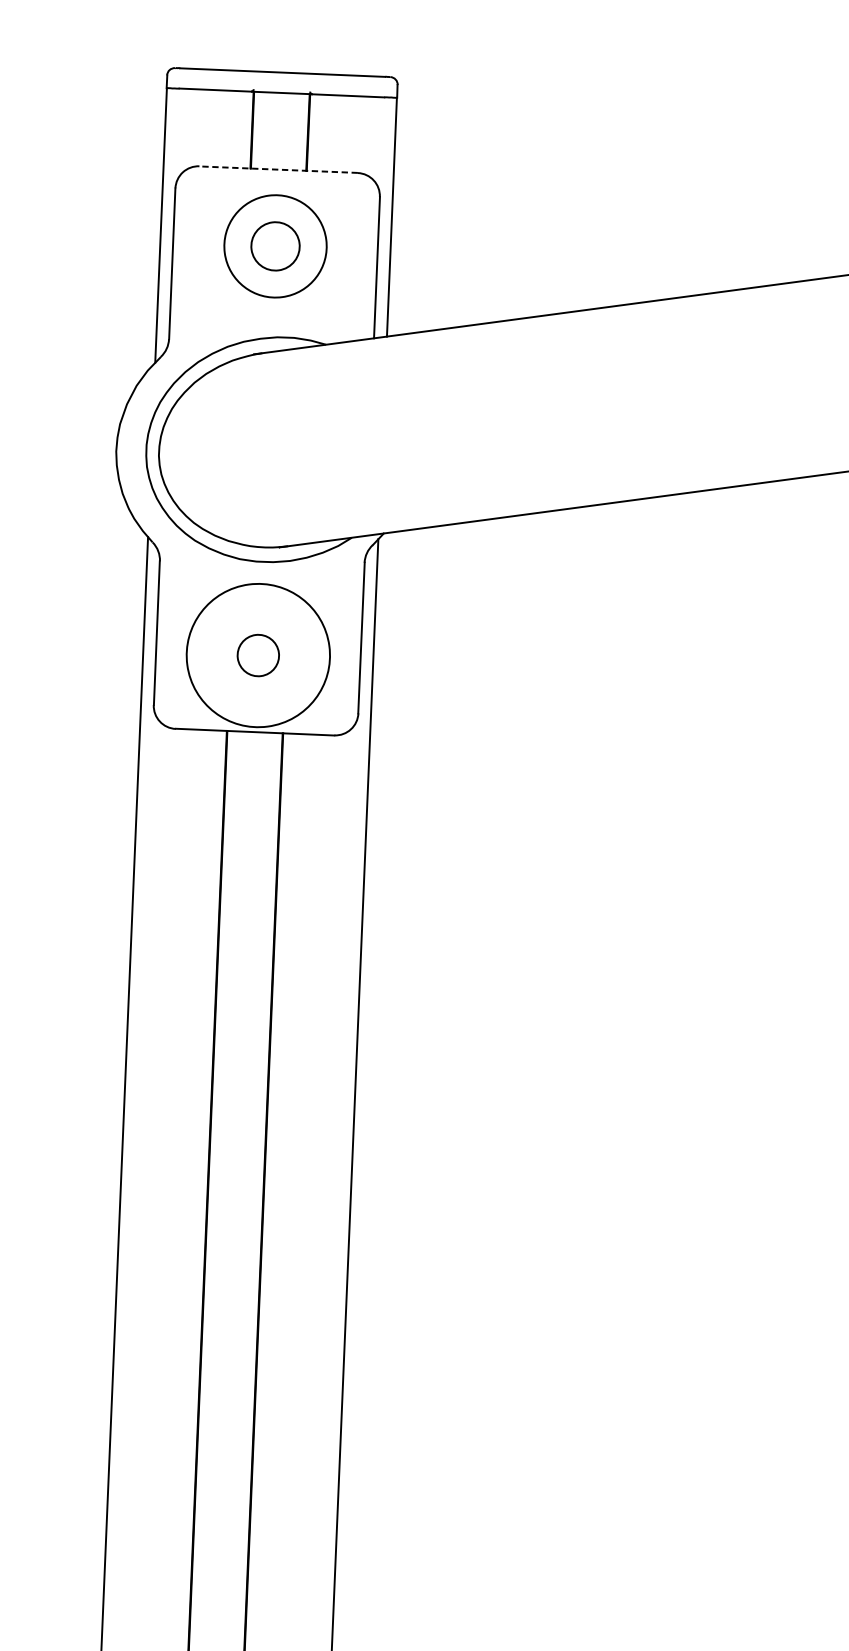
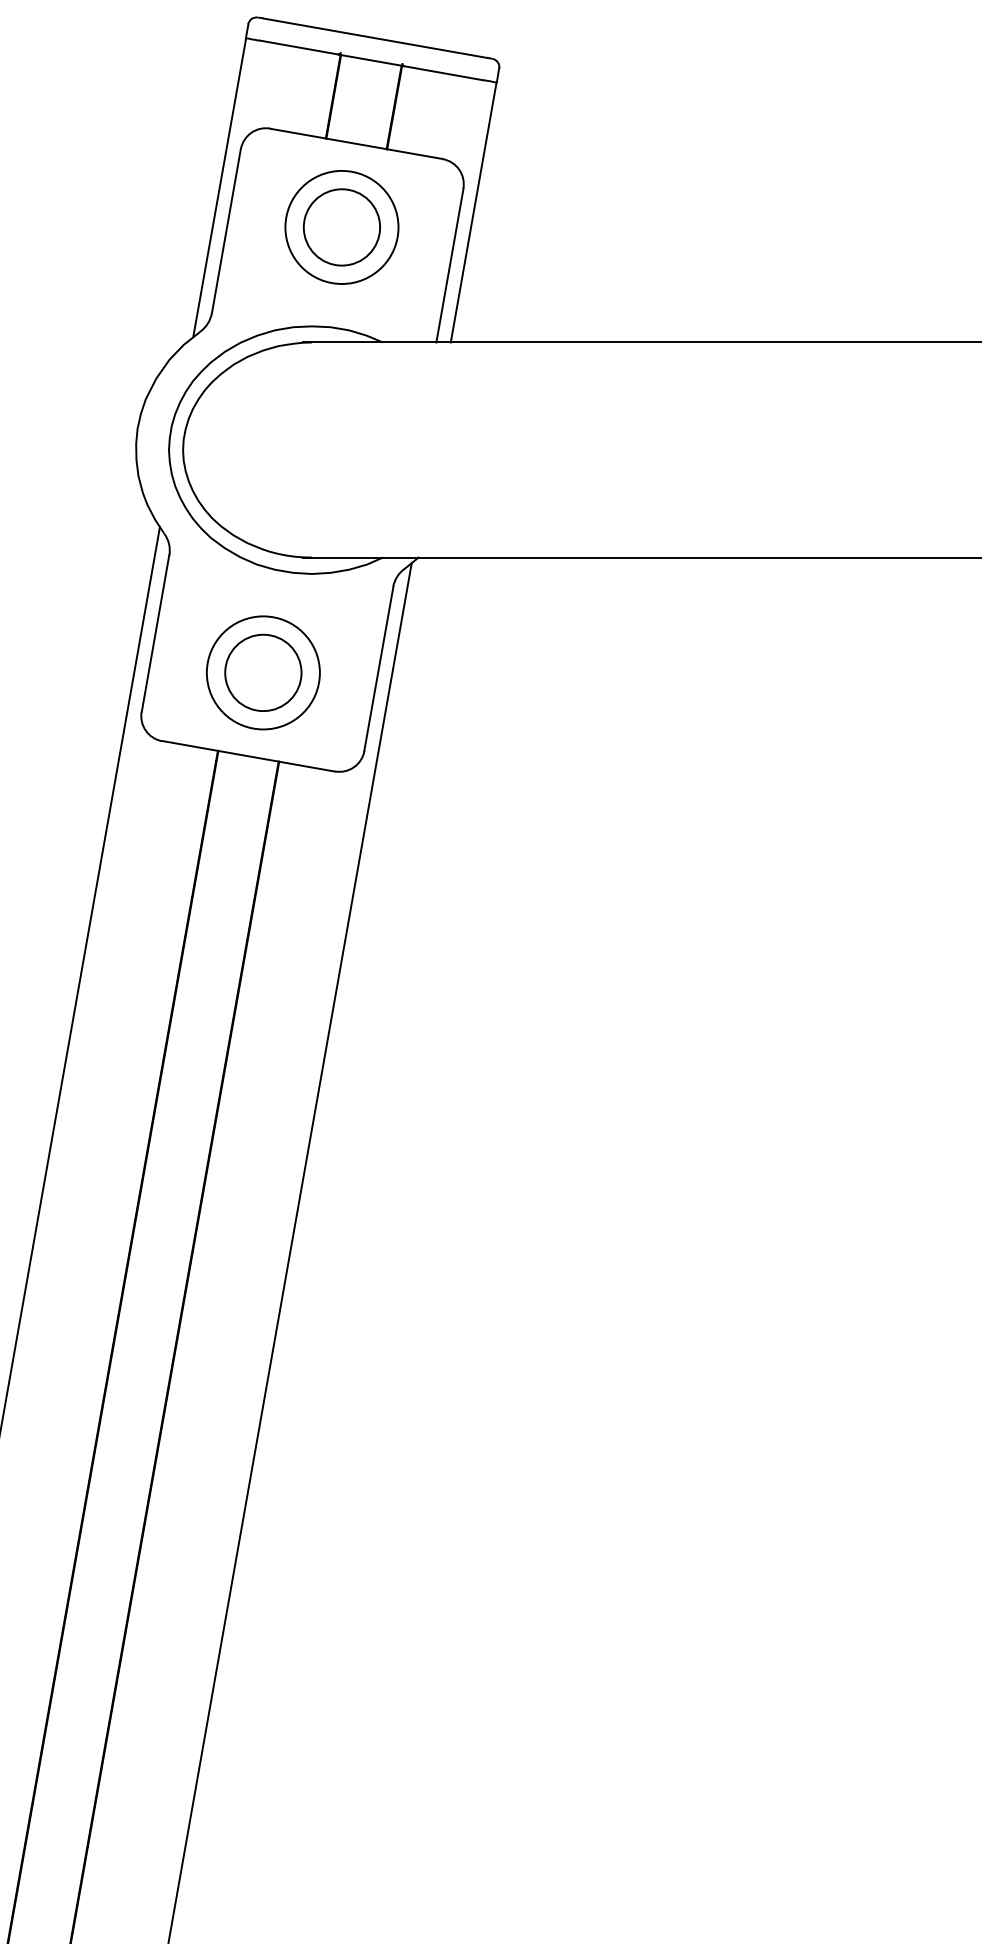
line: (278, 169) -> (356, 143), dashed -> solid
circle: (275, 246) -> (341, 227), size x1.43
circle: (257, 655) -> (262, 672), size x0.71
circle: (258, 655) -> (263, 672), size x1.67

